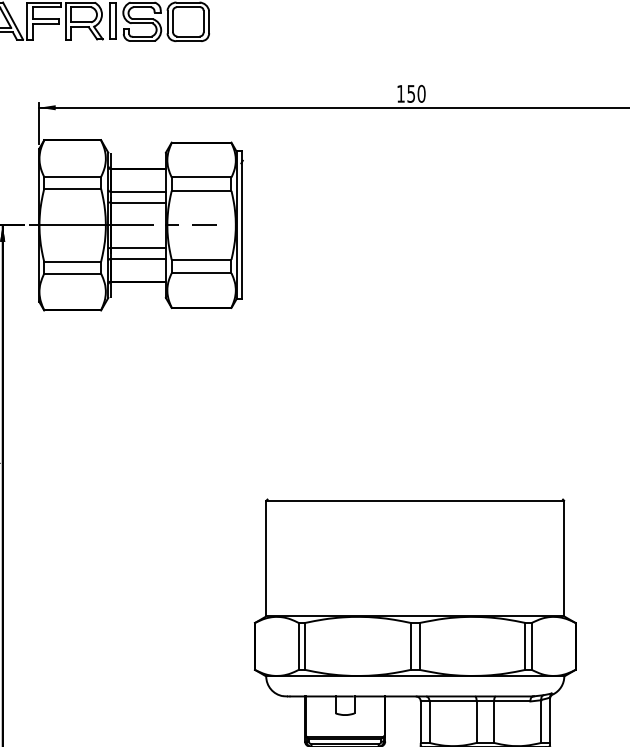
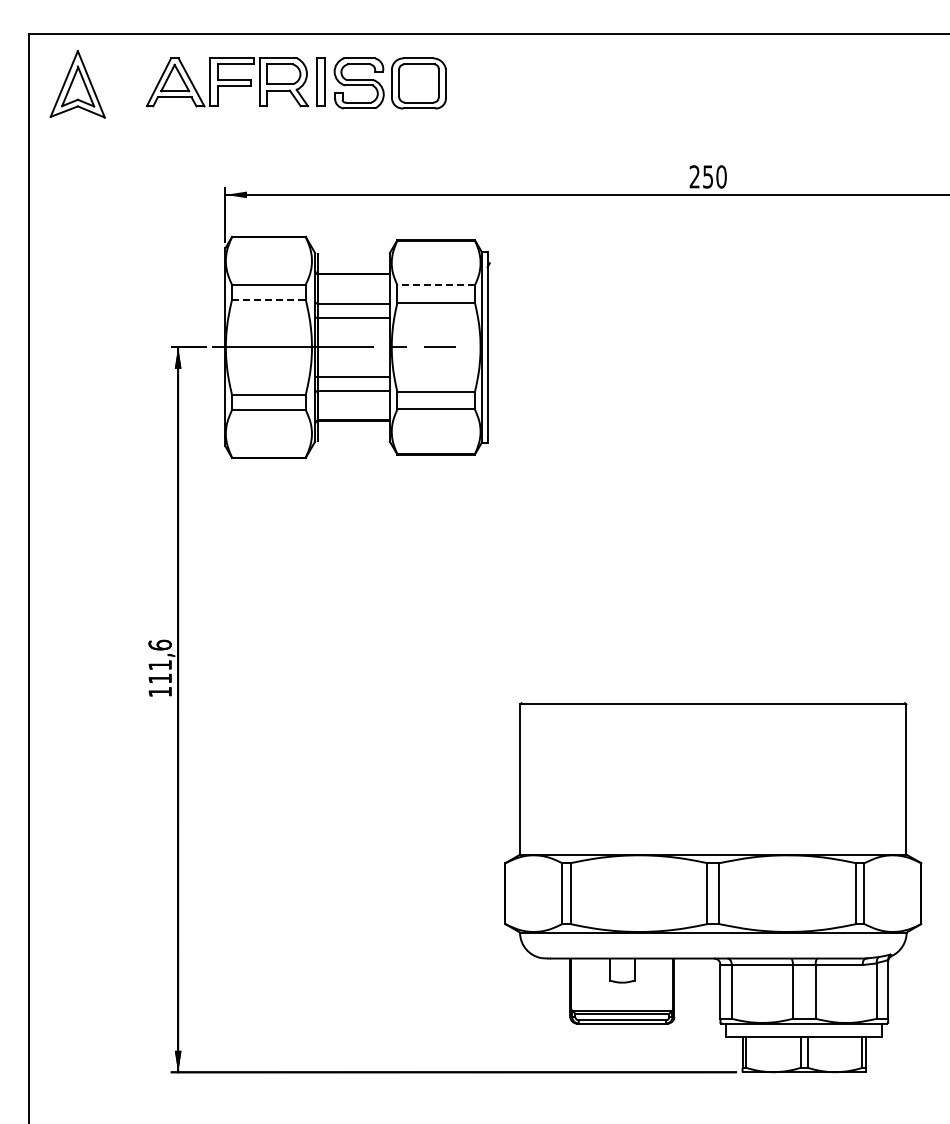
text: (400, 93) -> (694, 176), 150 -> 250
line: (201, 177) -> (436, 285), solid -> dashed
line: (72, 188) -> (268, 299), solid -> dashed

